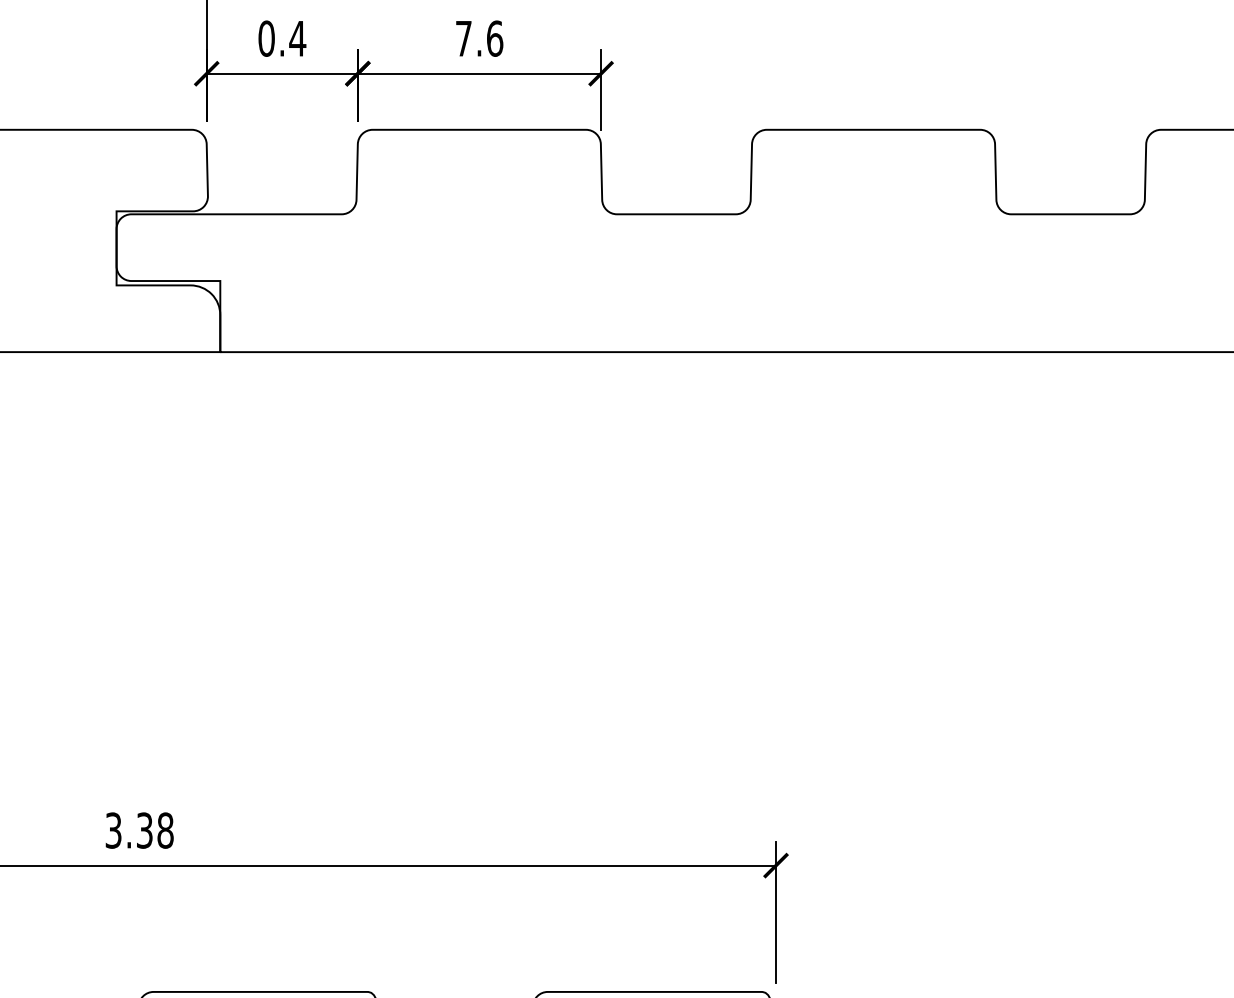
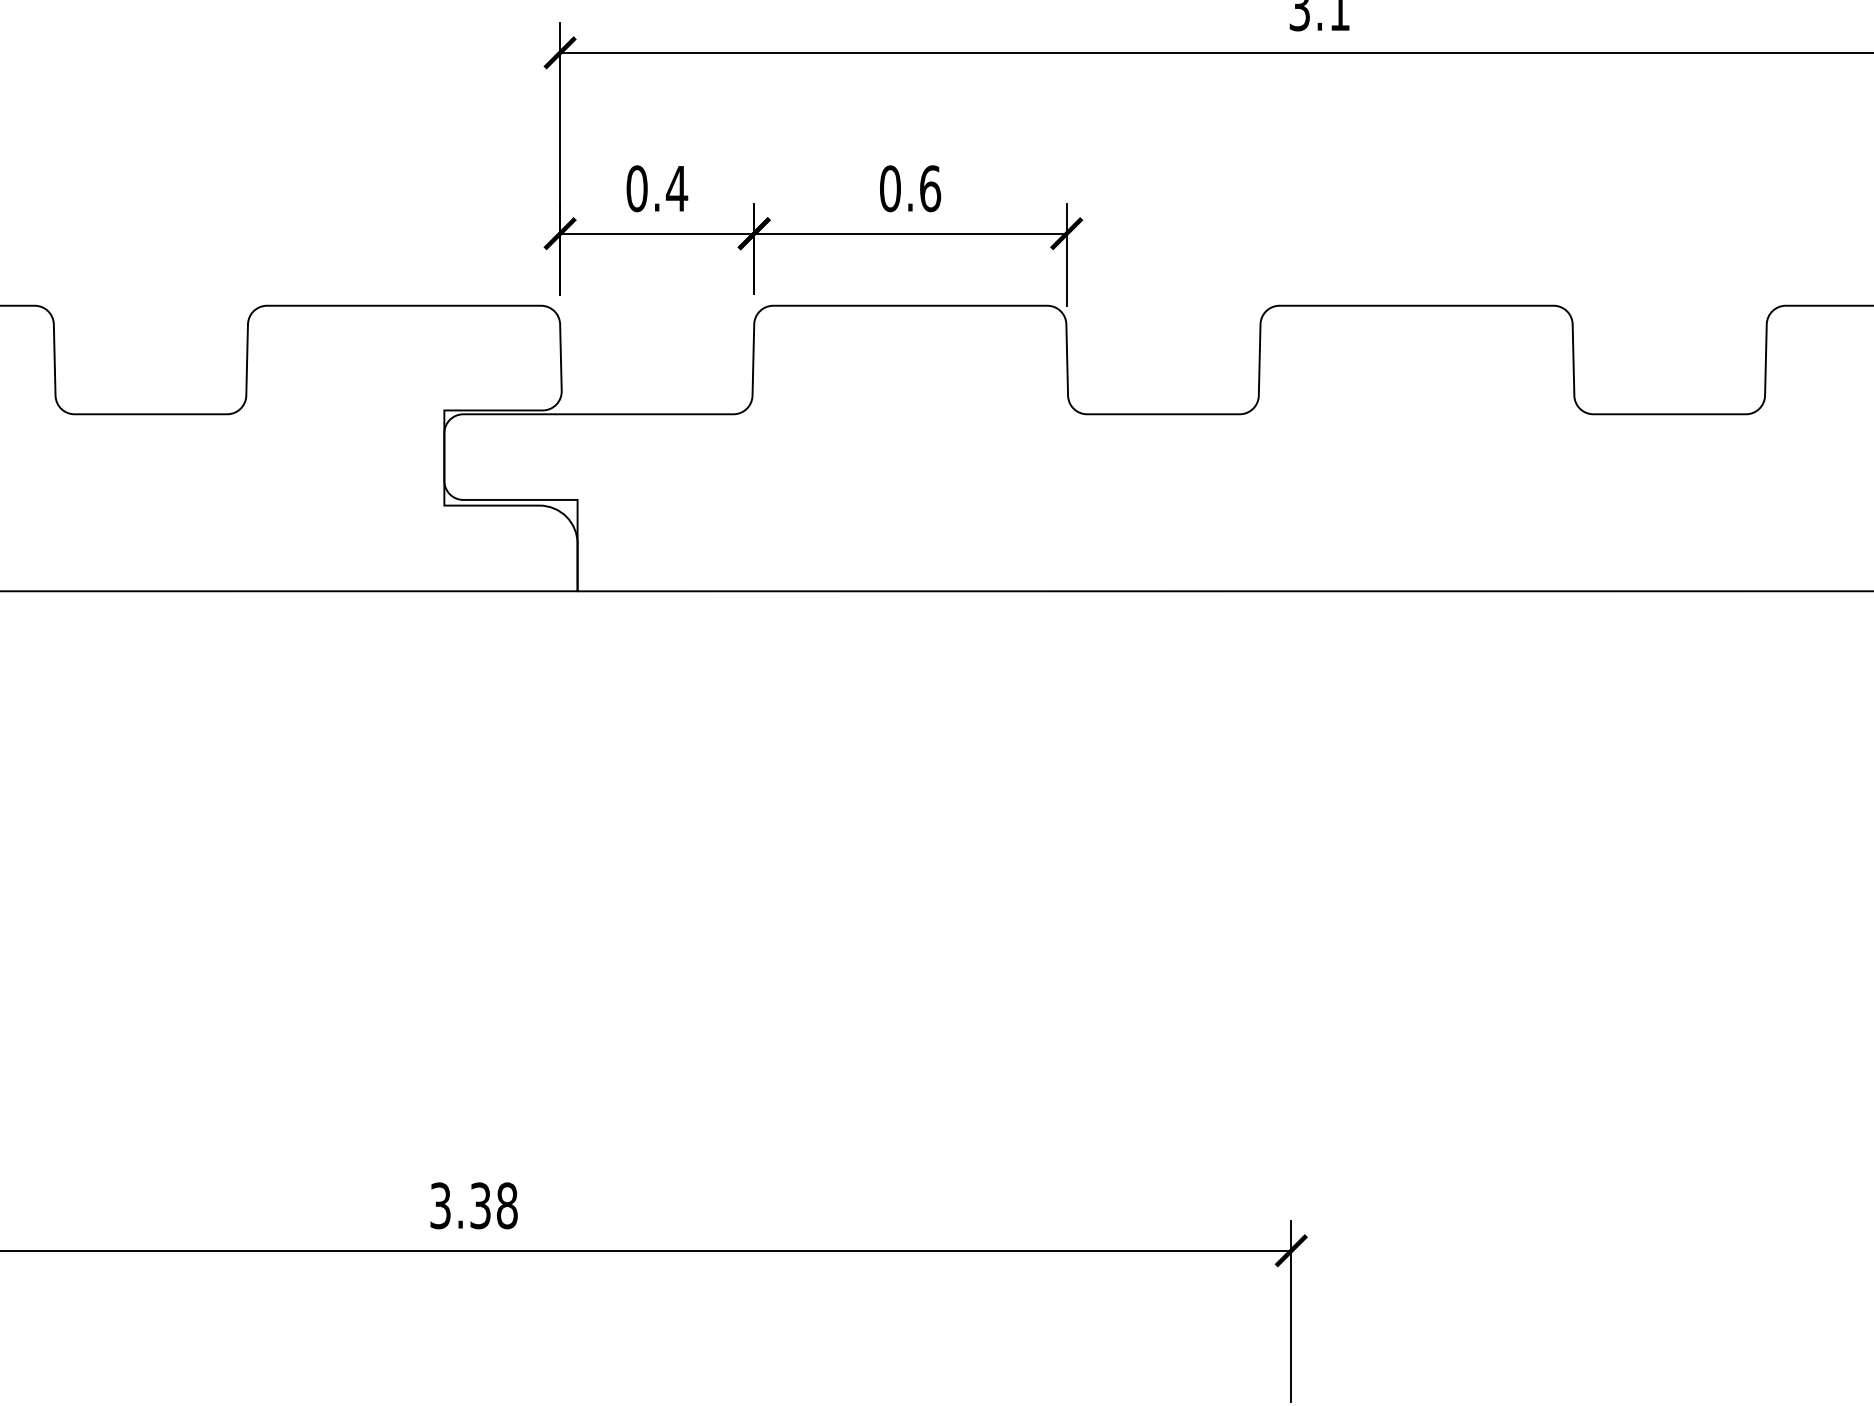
text: (463, 38) -> (890, 188), 7.6 -> 0.6

